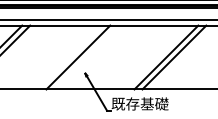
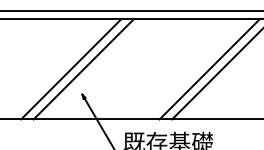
line: (86, 57) -> (84, 69), added

